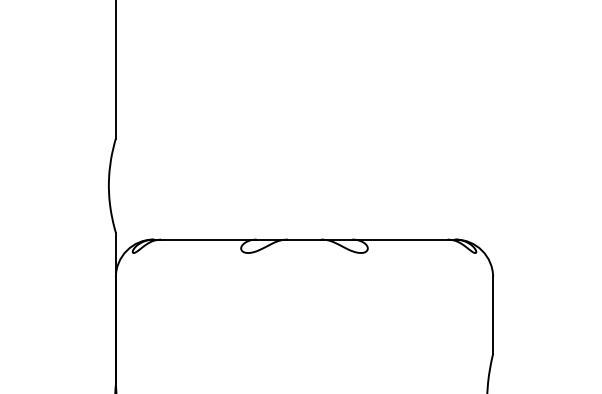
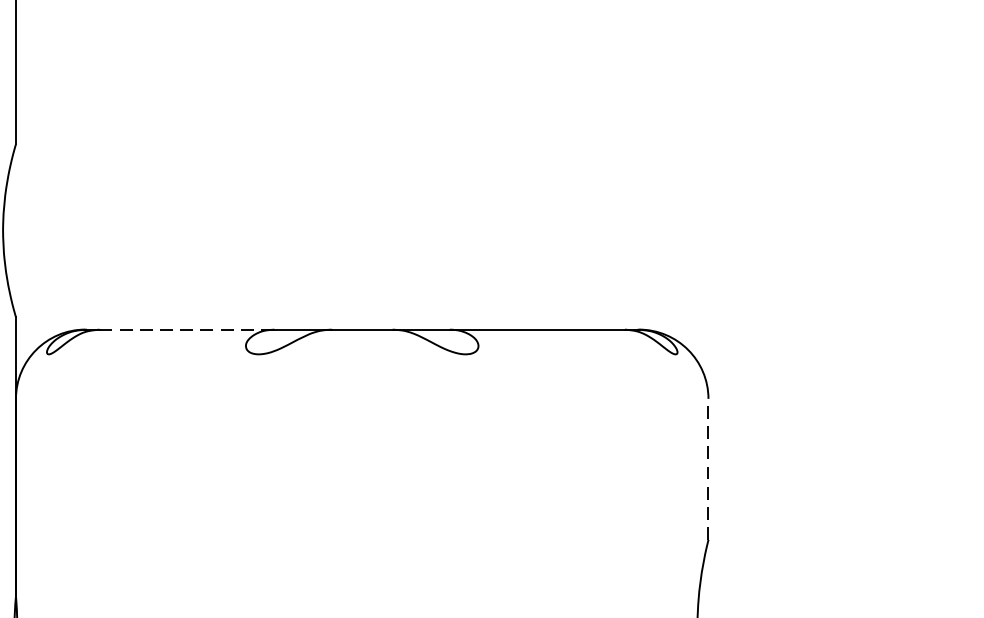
line: (209, 239) -> (187, 329), solid -> dashed
line: (493, 315) -> (709, 469), solid -> dashed

